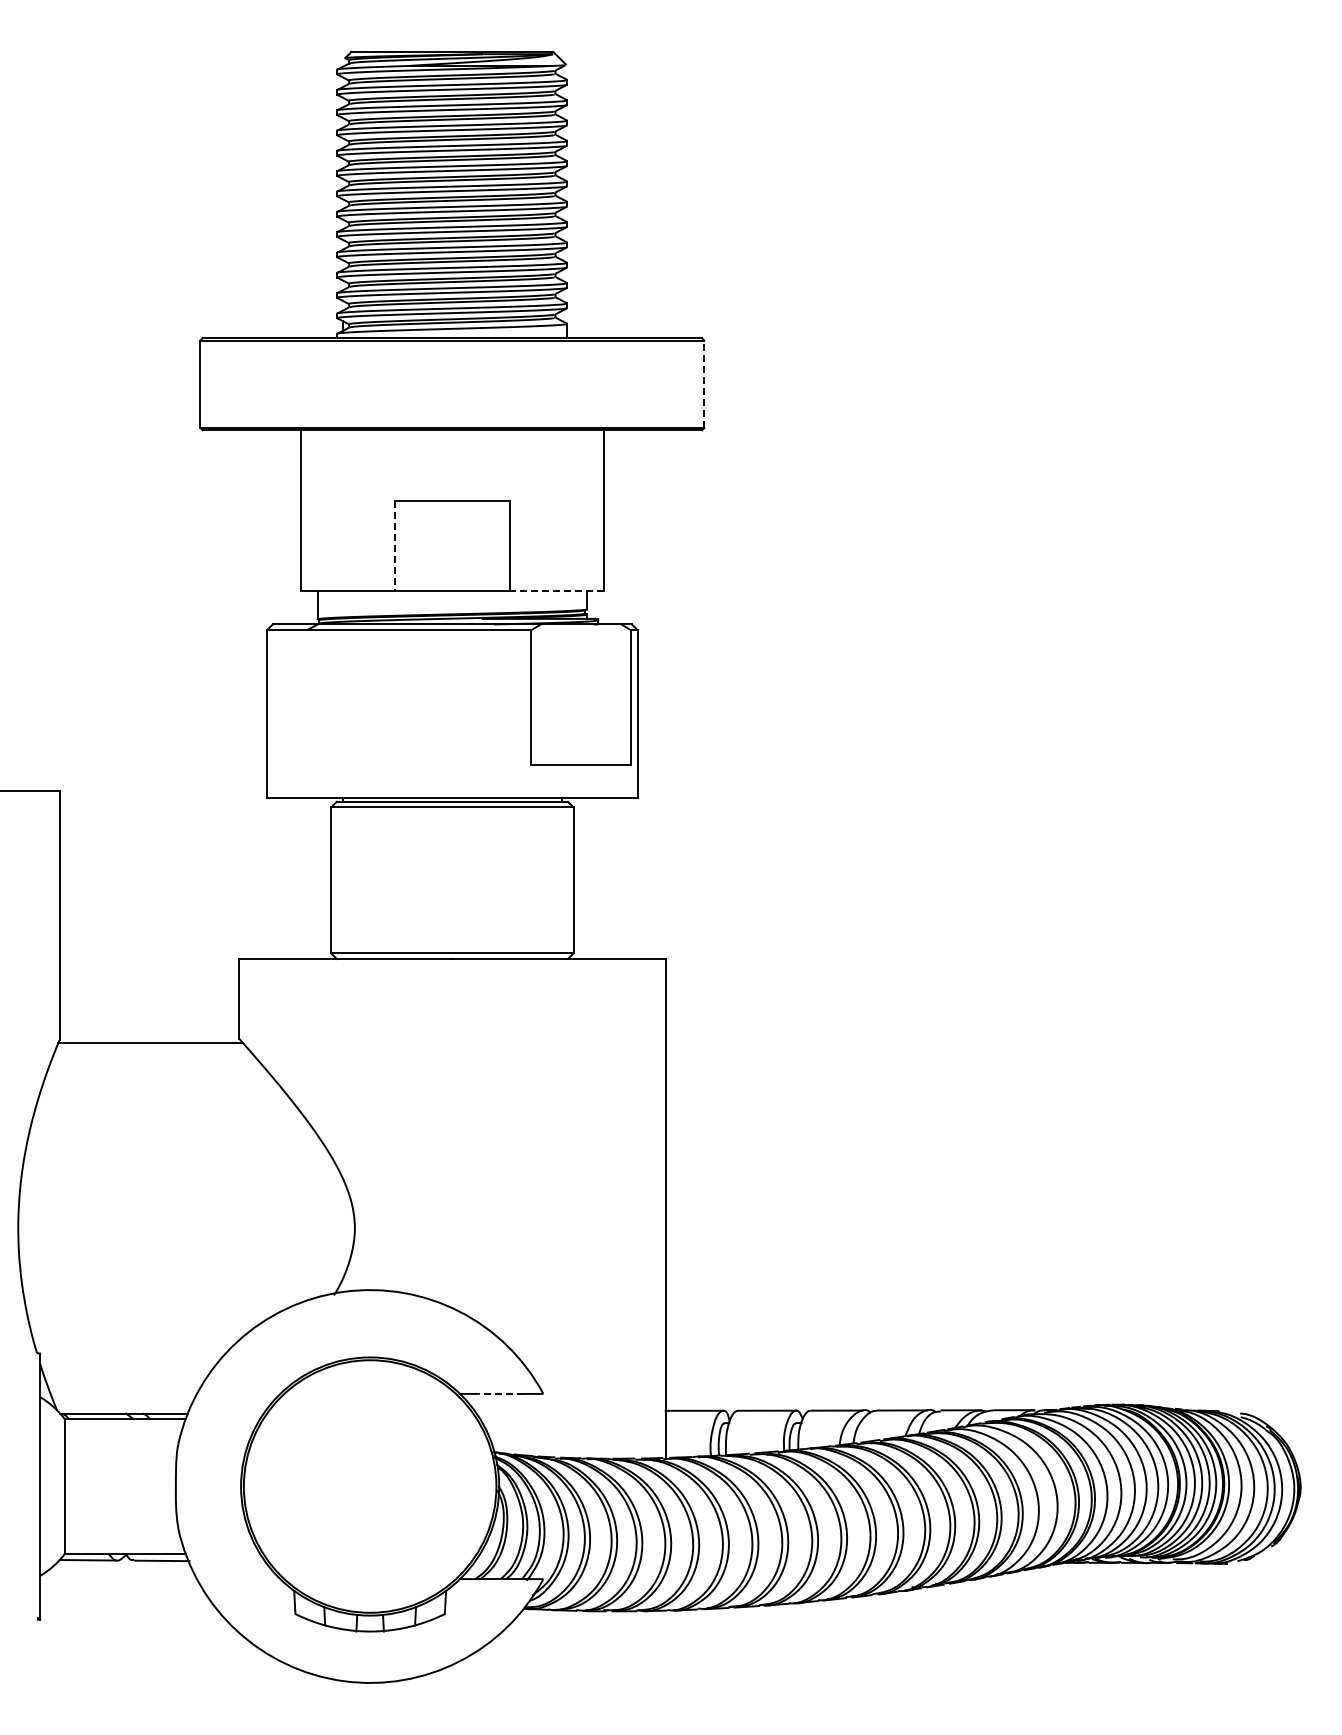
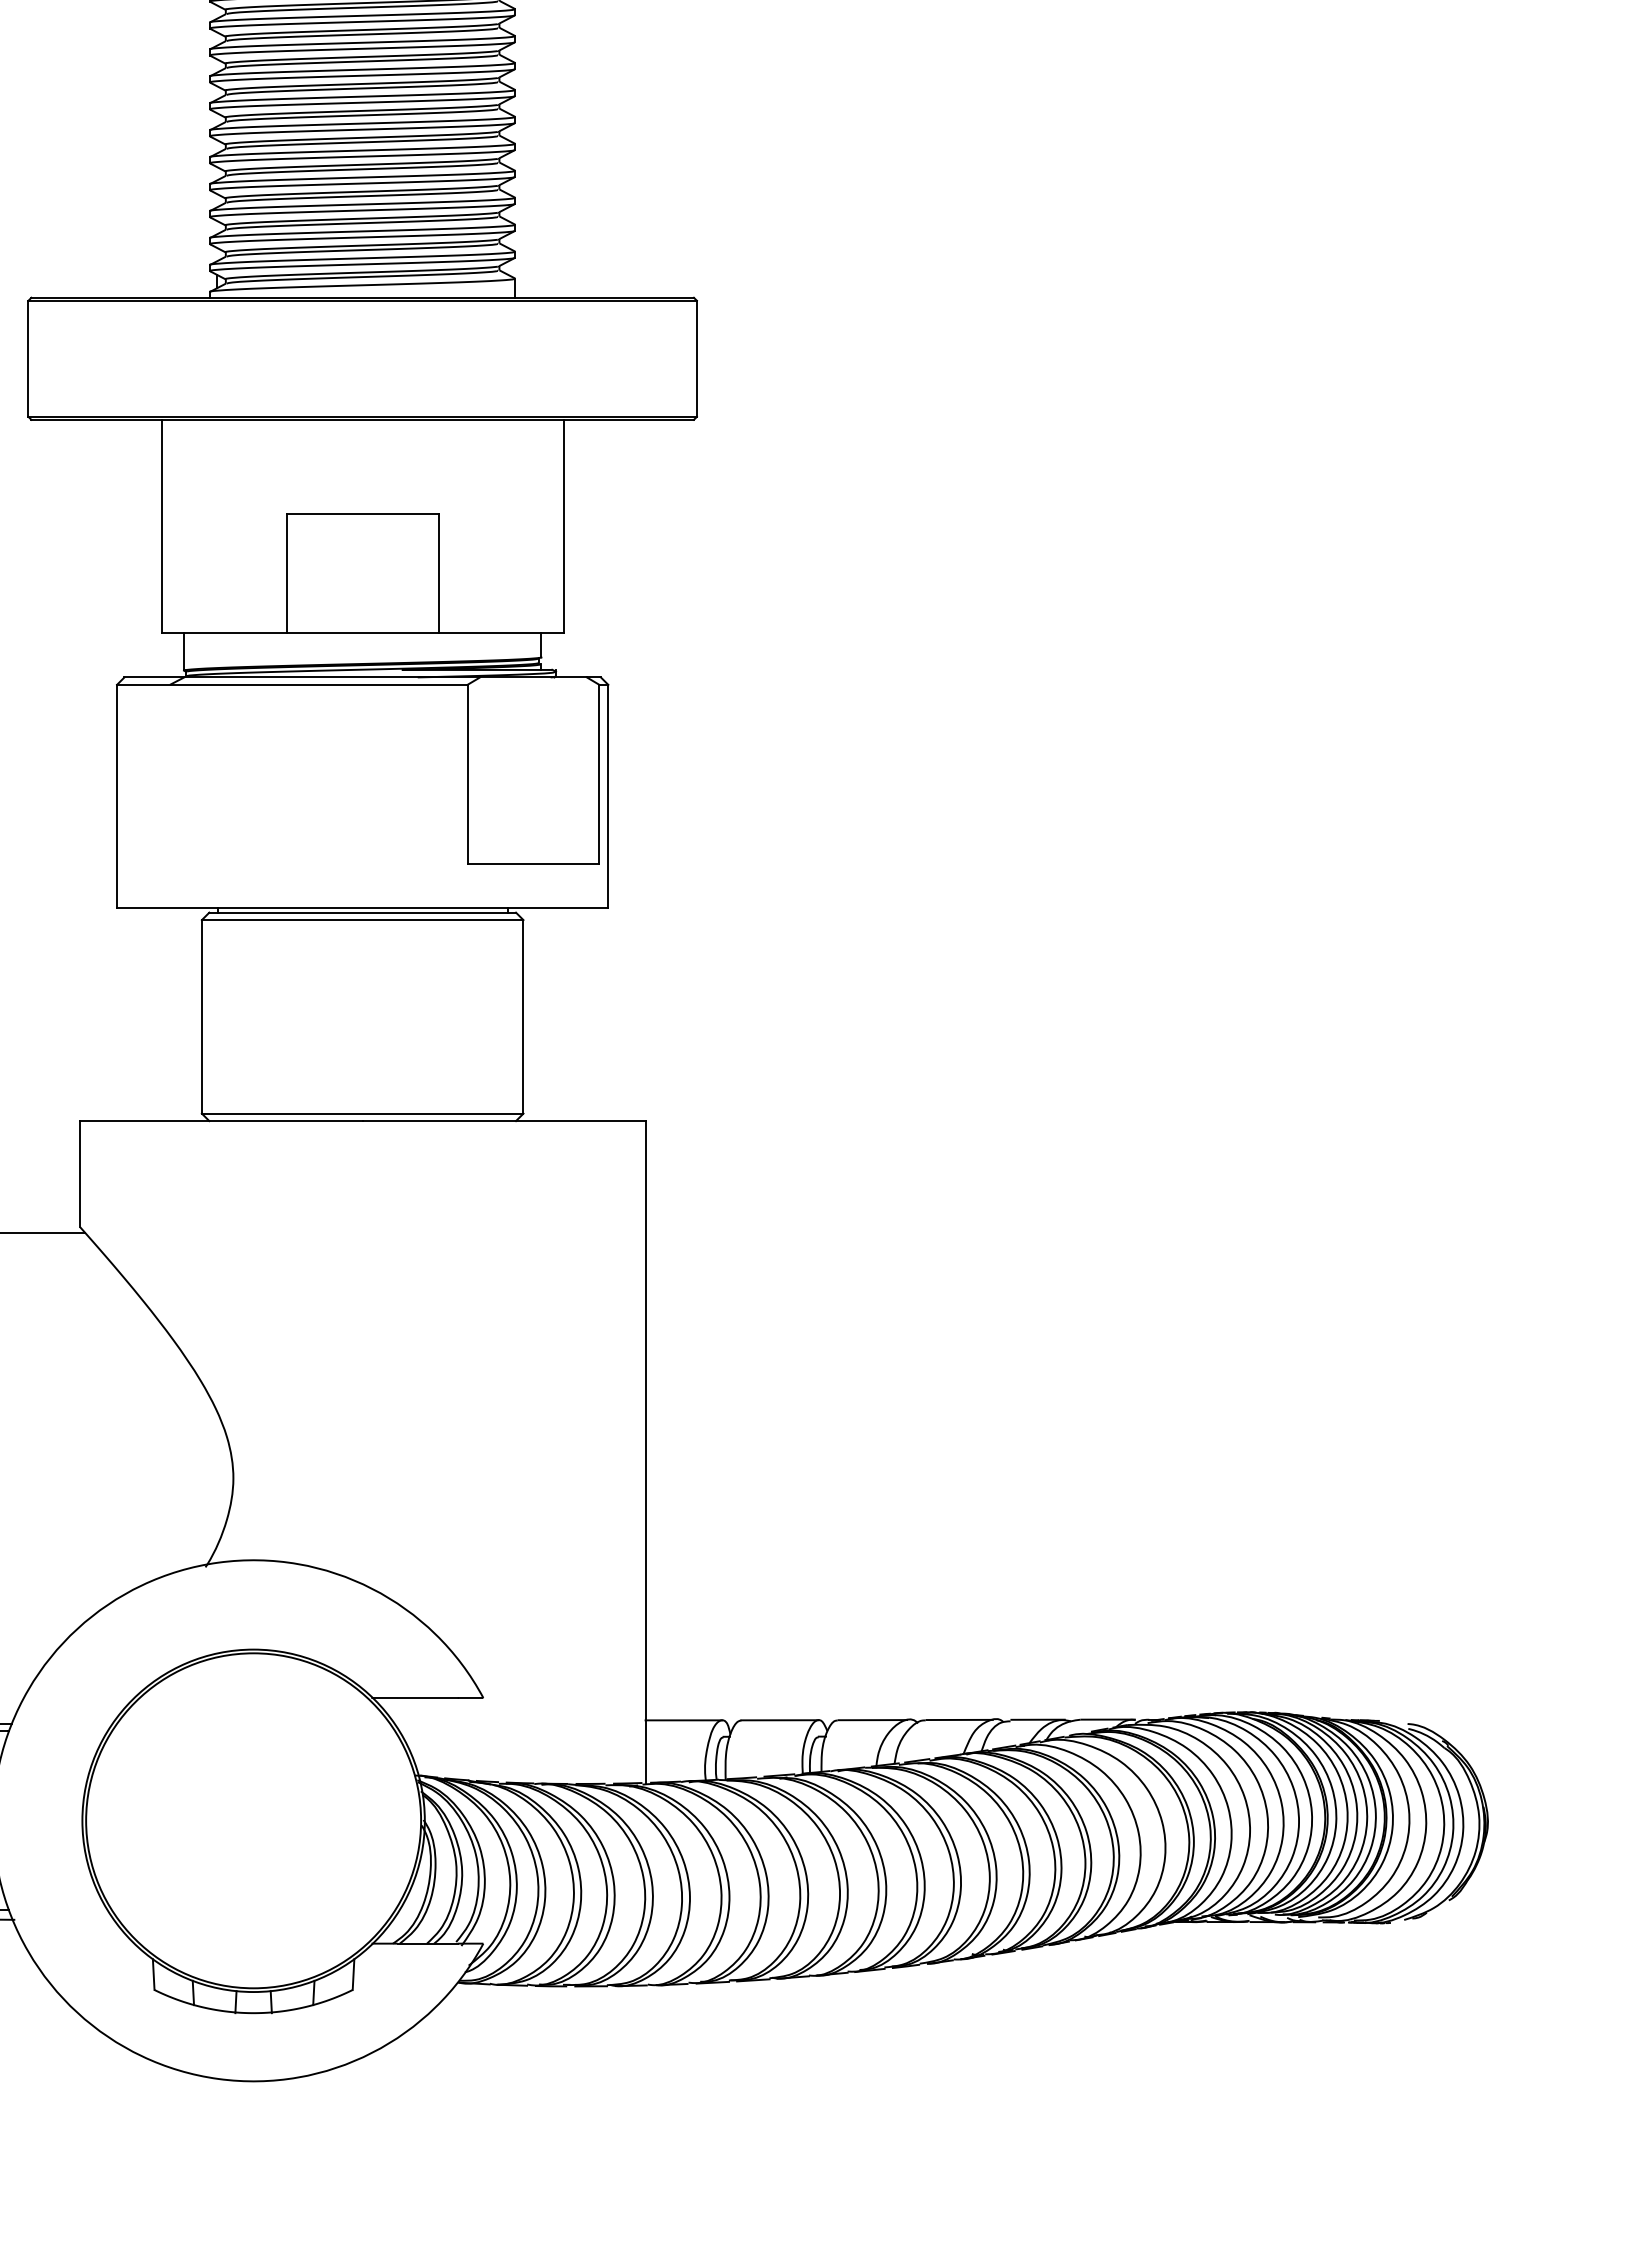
line: (704, 384) -> (697, 359), dashed -> solid
line: (395, 545) -> (287, 572), dashed -> solid
line: (556, 590) -> (500, 632), dashed -> solid
line: (501, 1393) -> (427, 1697), dashed -> solid

